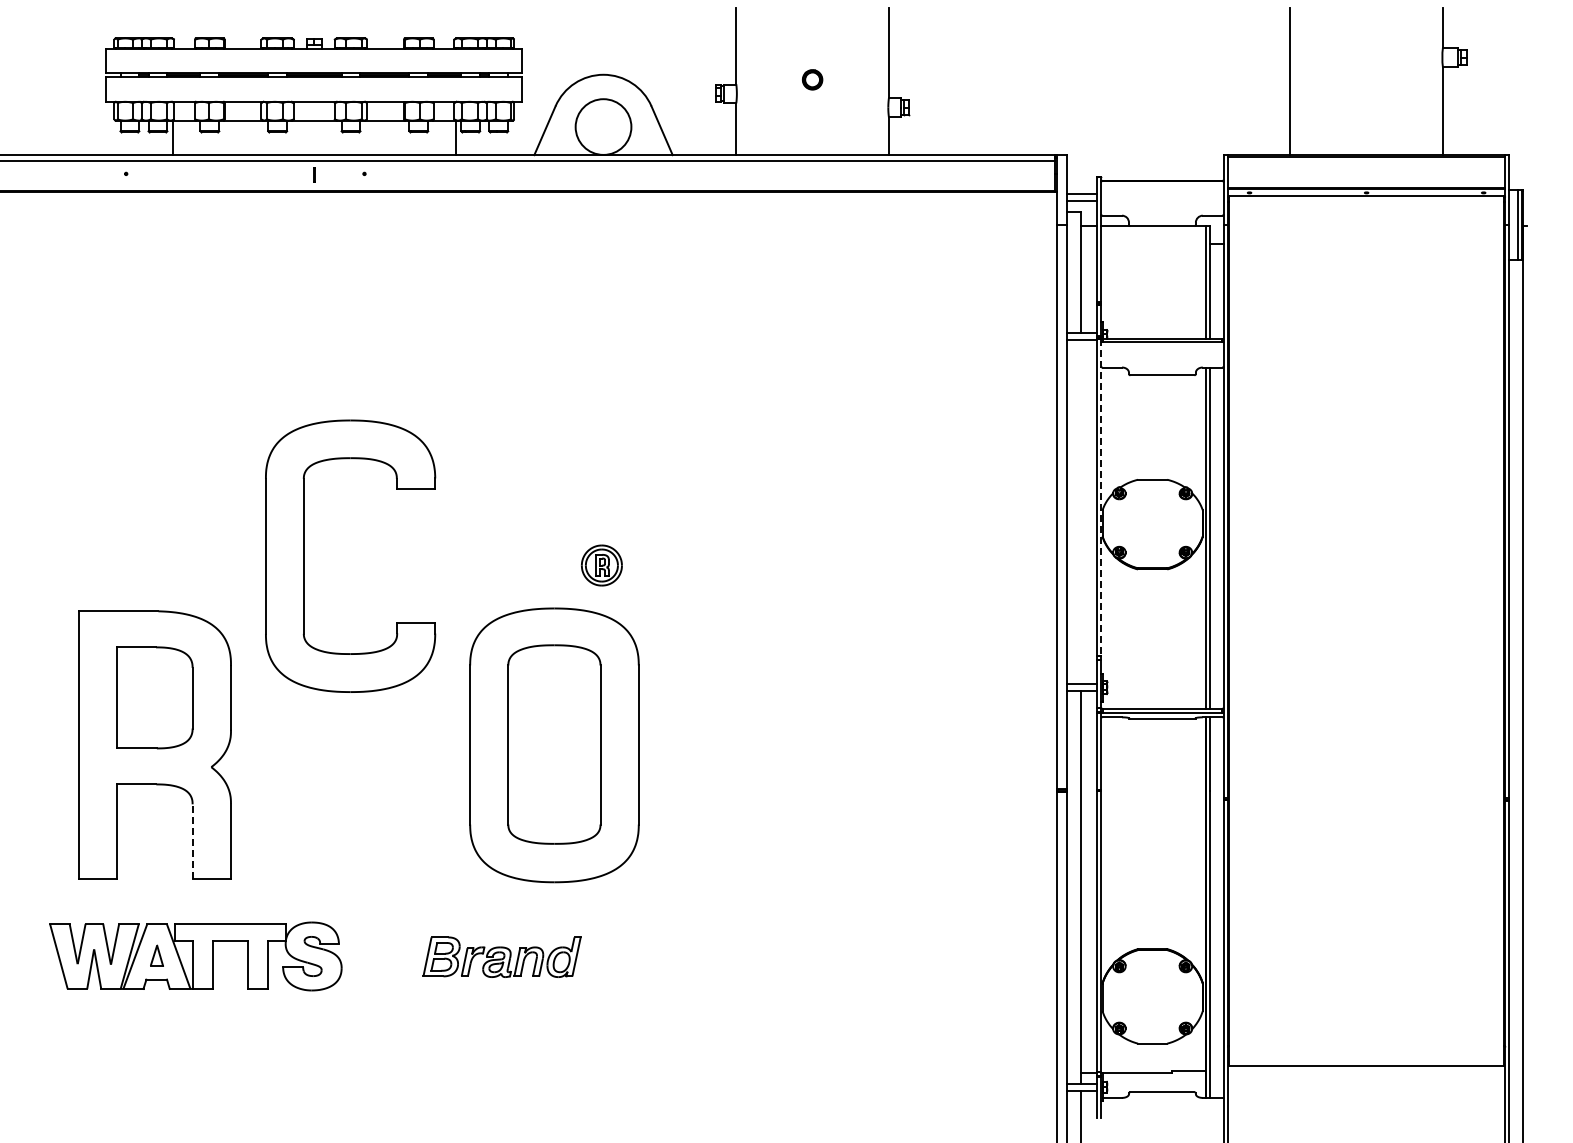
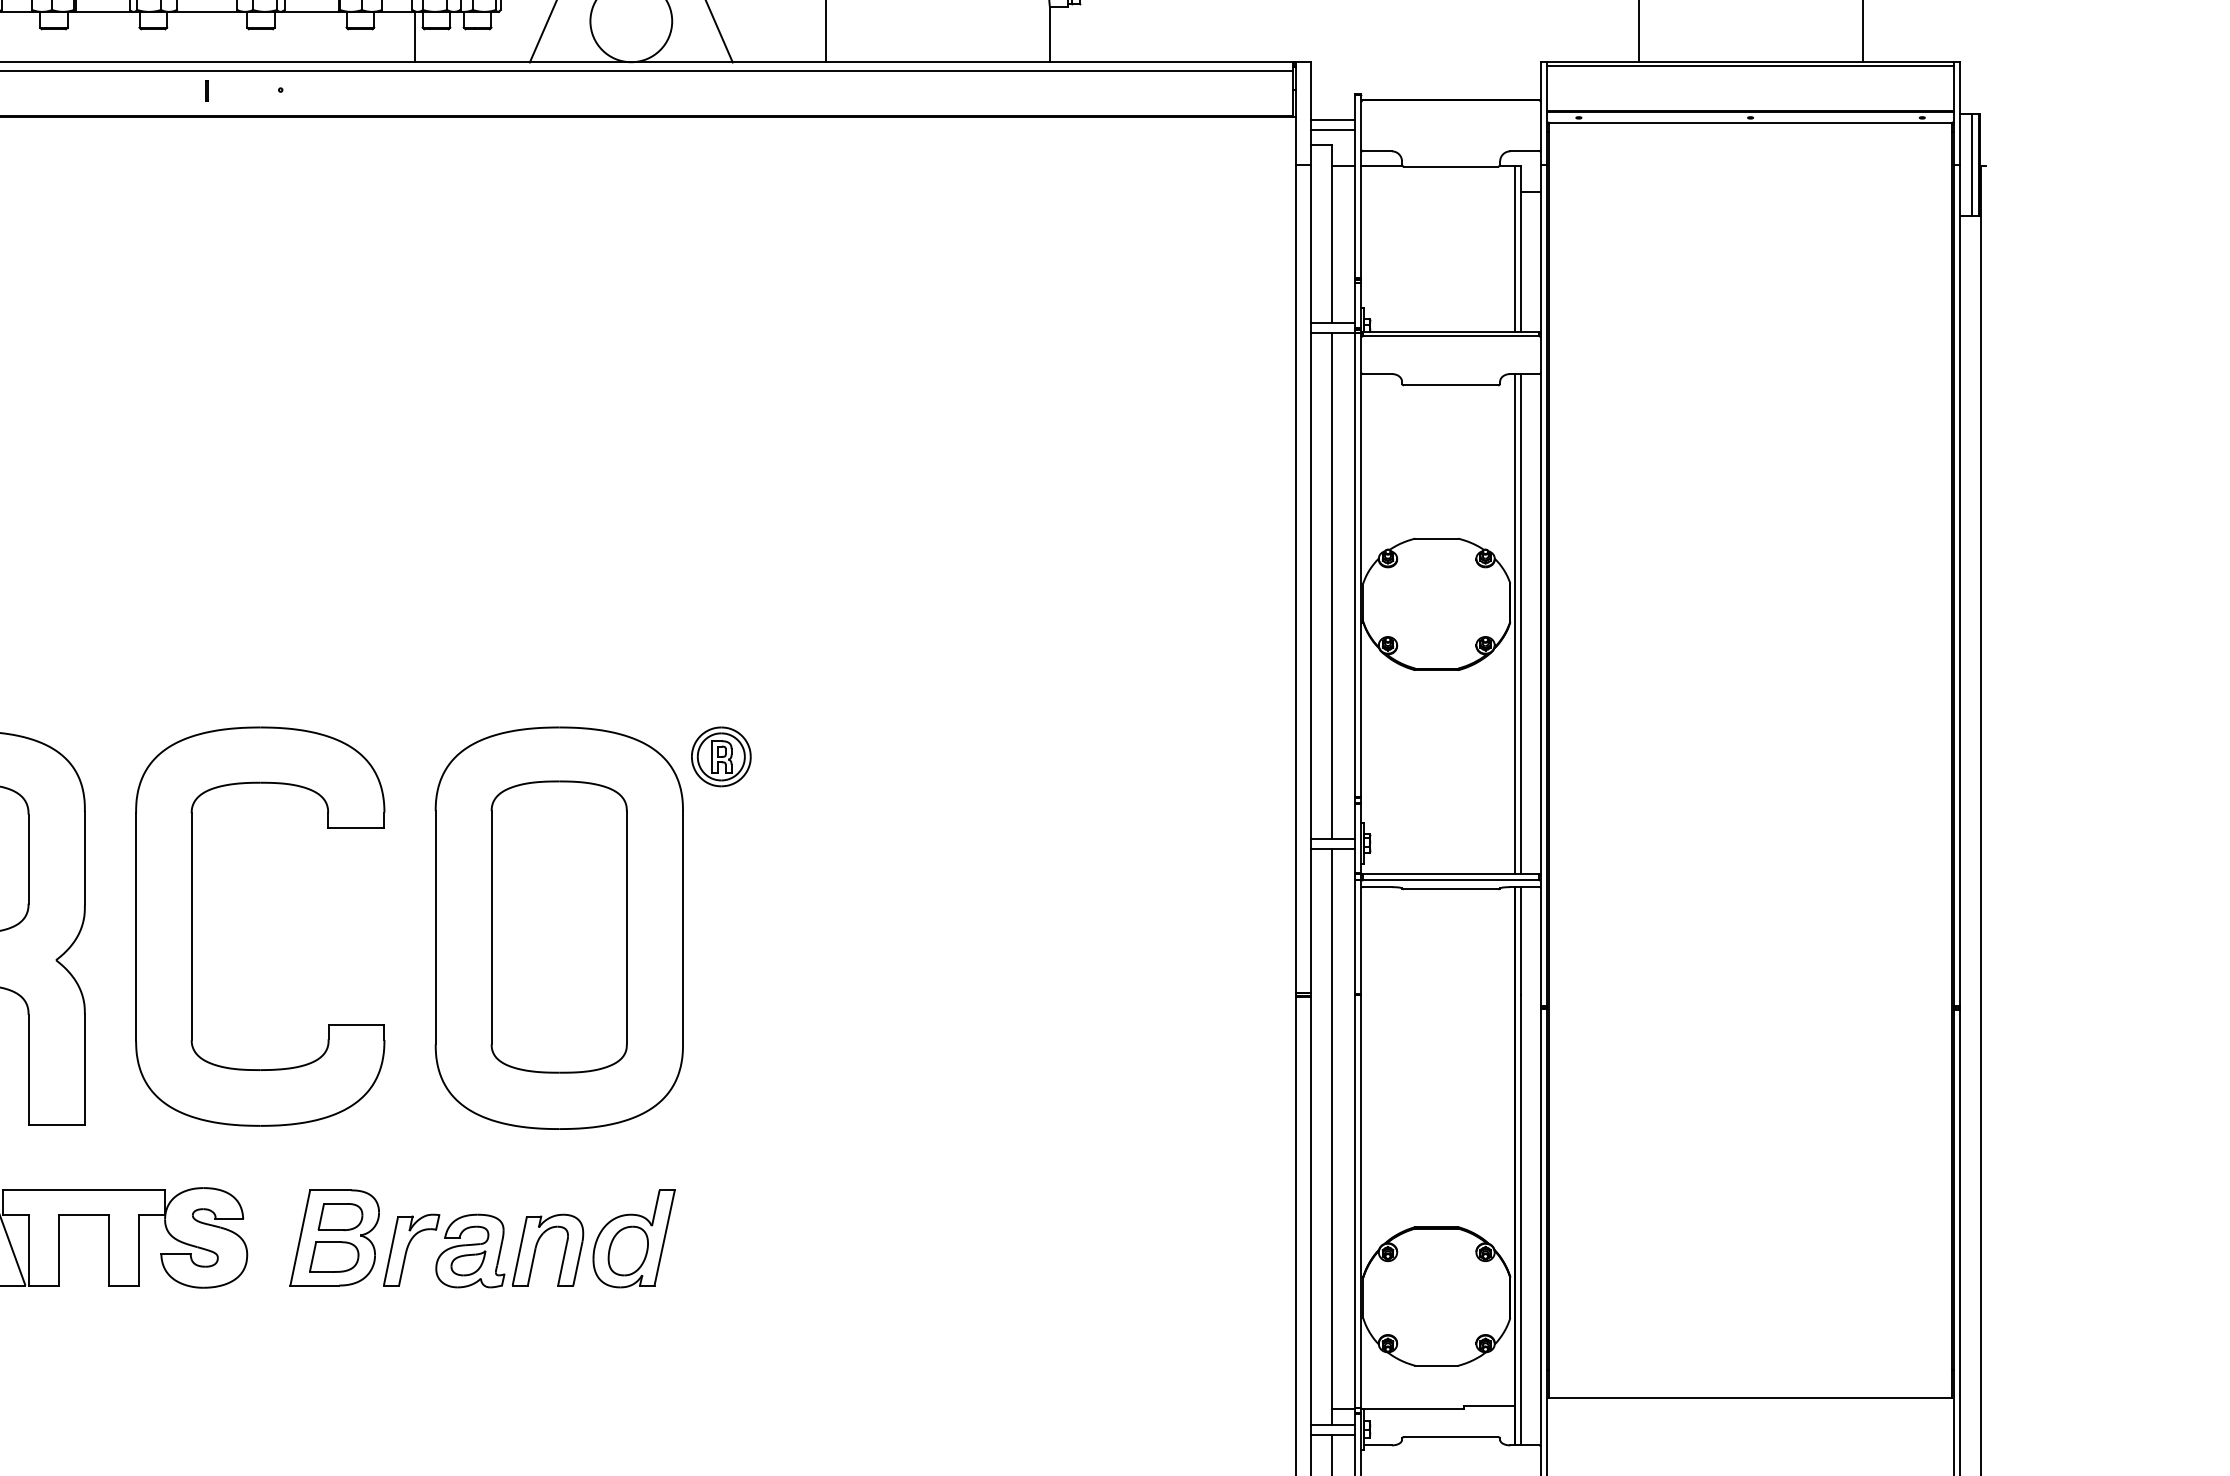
line: (1101, 498) -> (1361, 566), dashed -> solid
line: (1080, 511) -> (1330, 585), added
part: (304, 555) -> (192, 925), moved
part: (601, 565) -> (720, 756), moved
line: (192, 841) -> (28, 1069), dashed -> solid
part: (501, 957) -> (481, 1239), size x1.67

